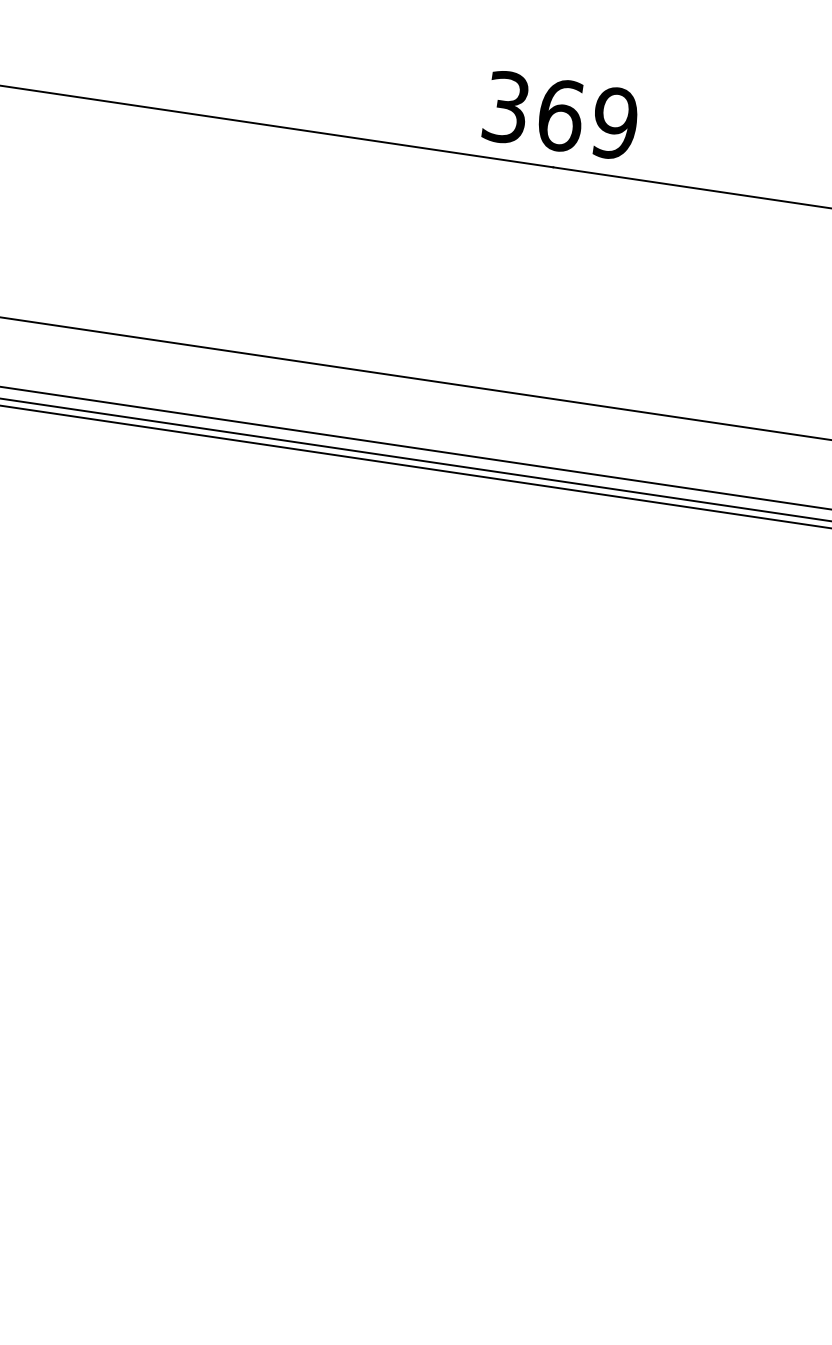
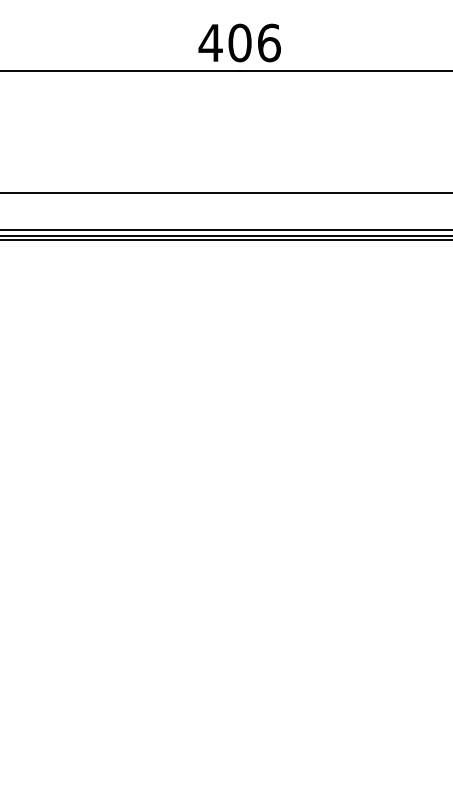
text: (559, 114) -> (239, 42), 369 -> 406

